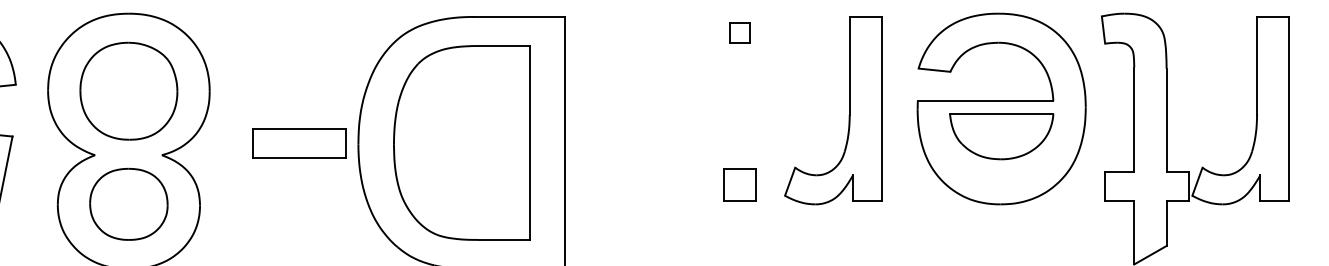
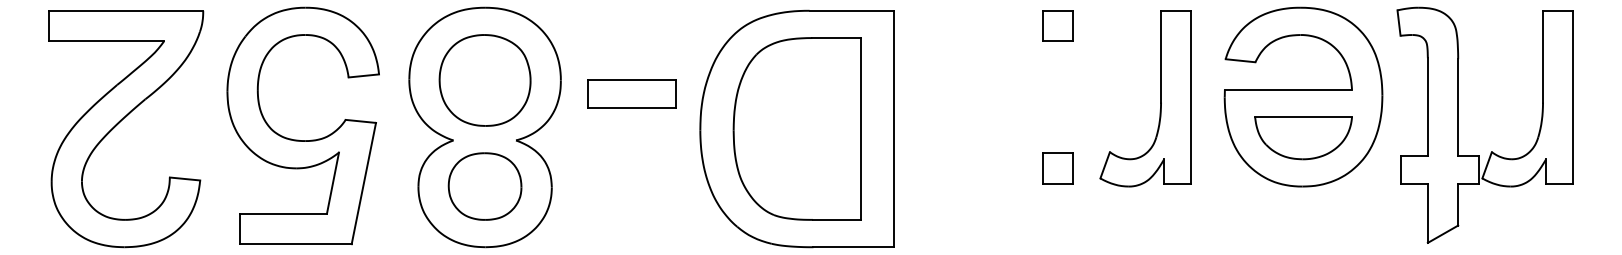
part: (739, 32) -> (1057, 25), size x1.67
part: (1001, 137) -> (1303, 138), moved
part: (298, 142) -> (631, 93), moved

